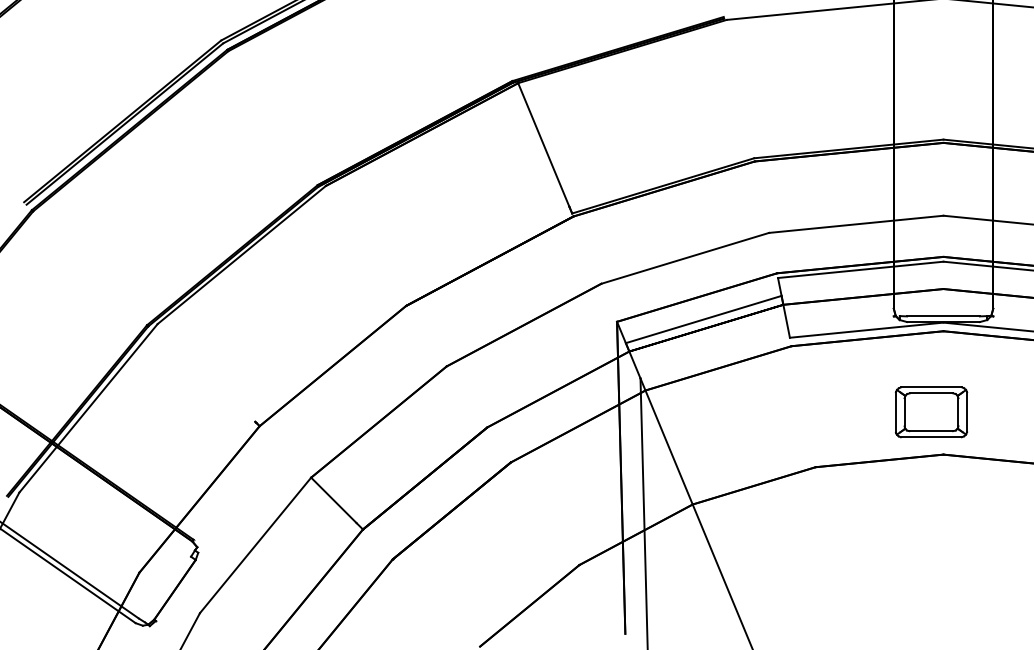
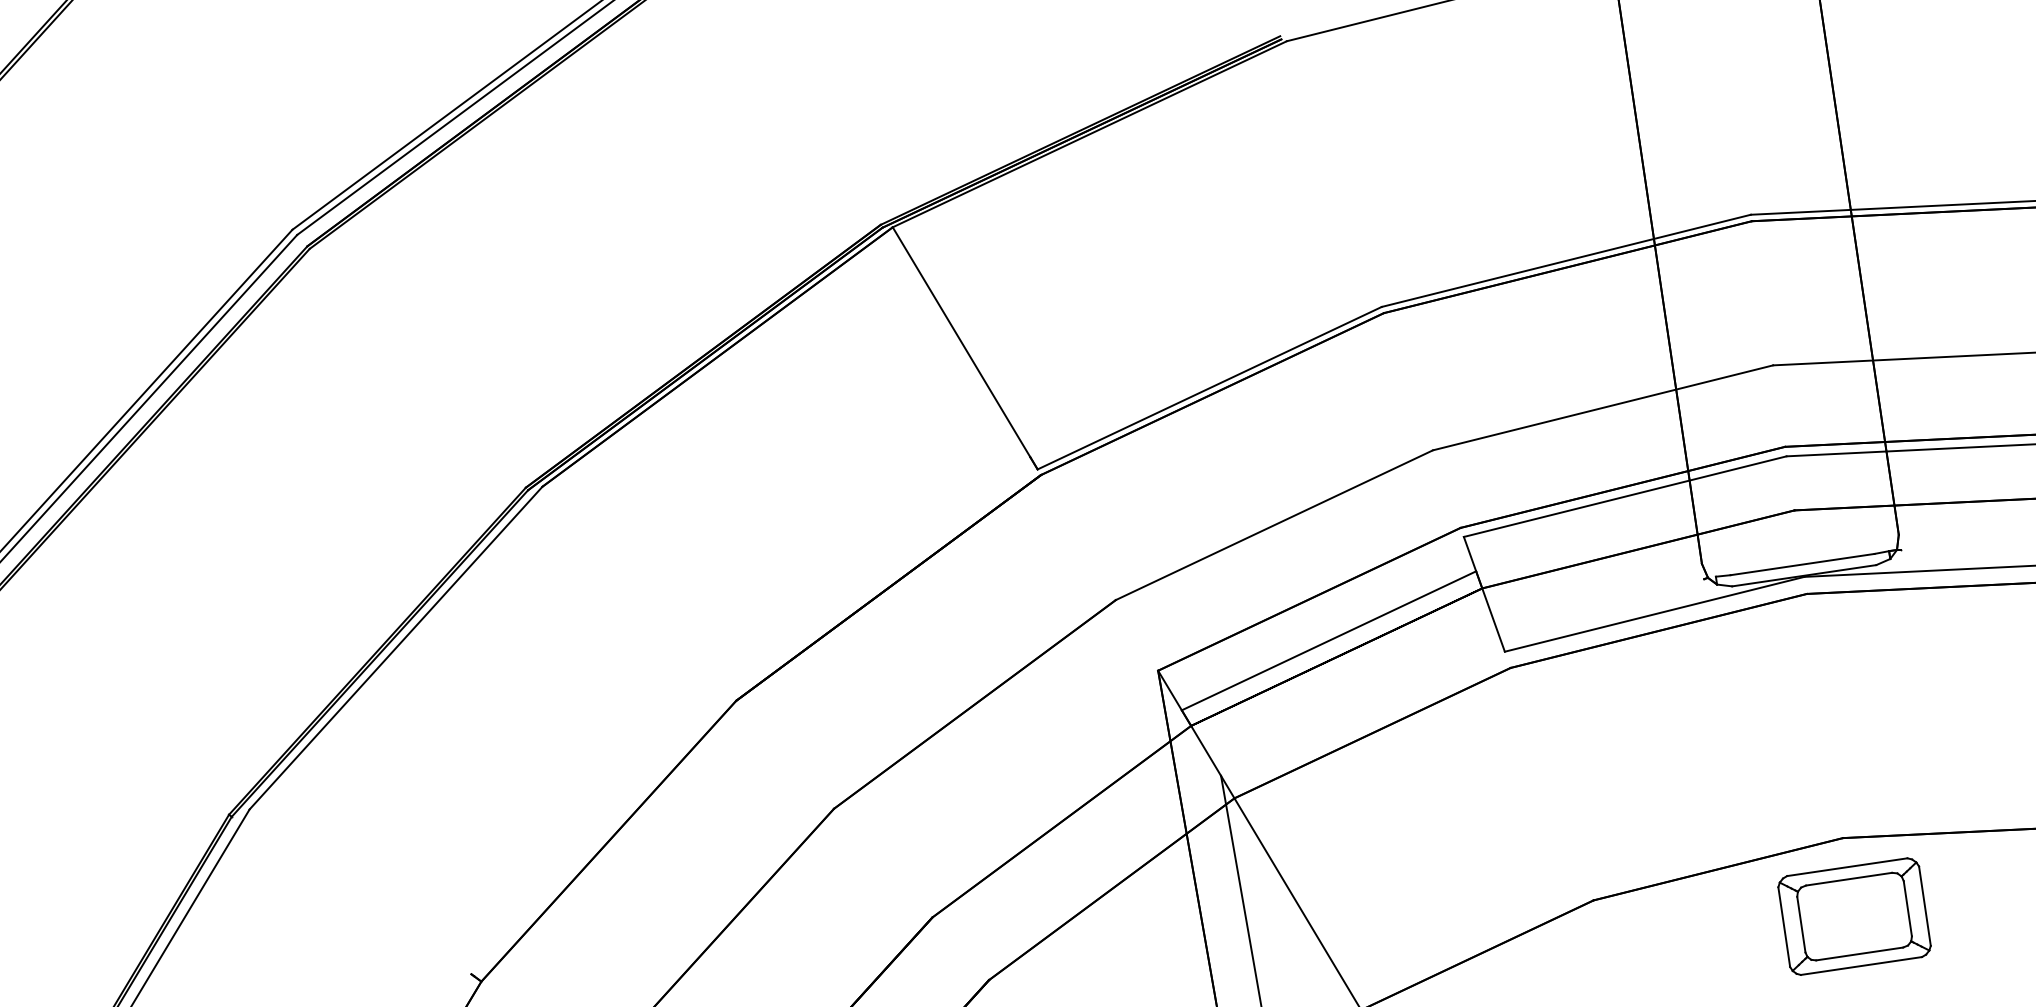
part: (931, 412) -> (1854, 917), moved

